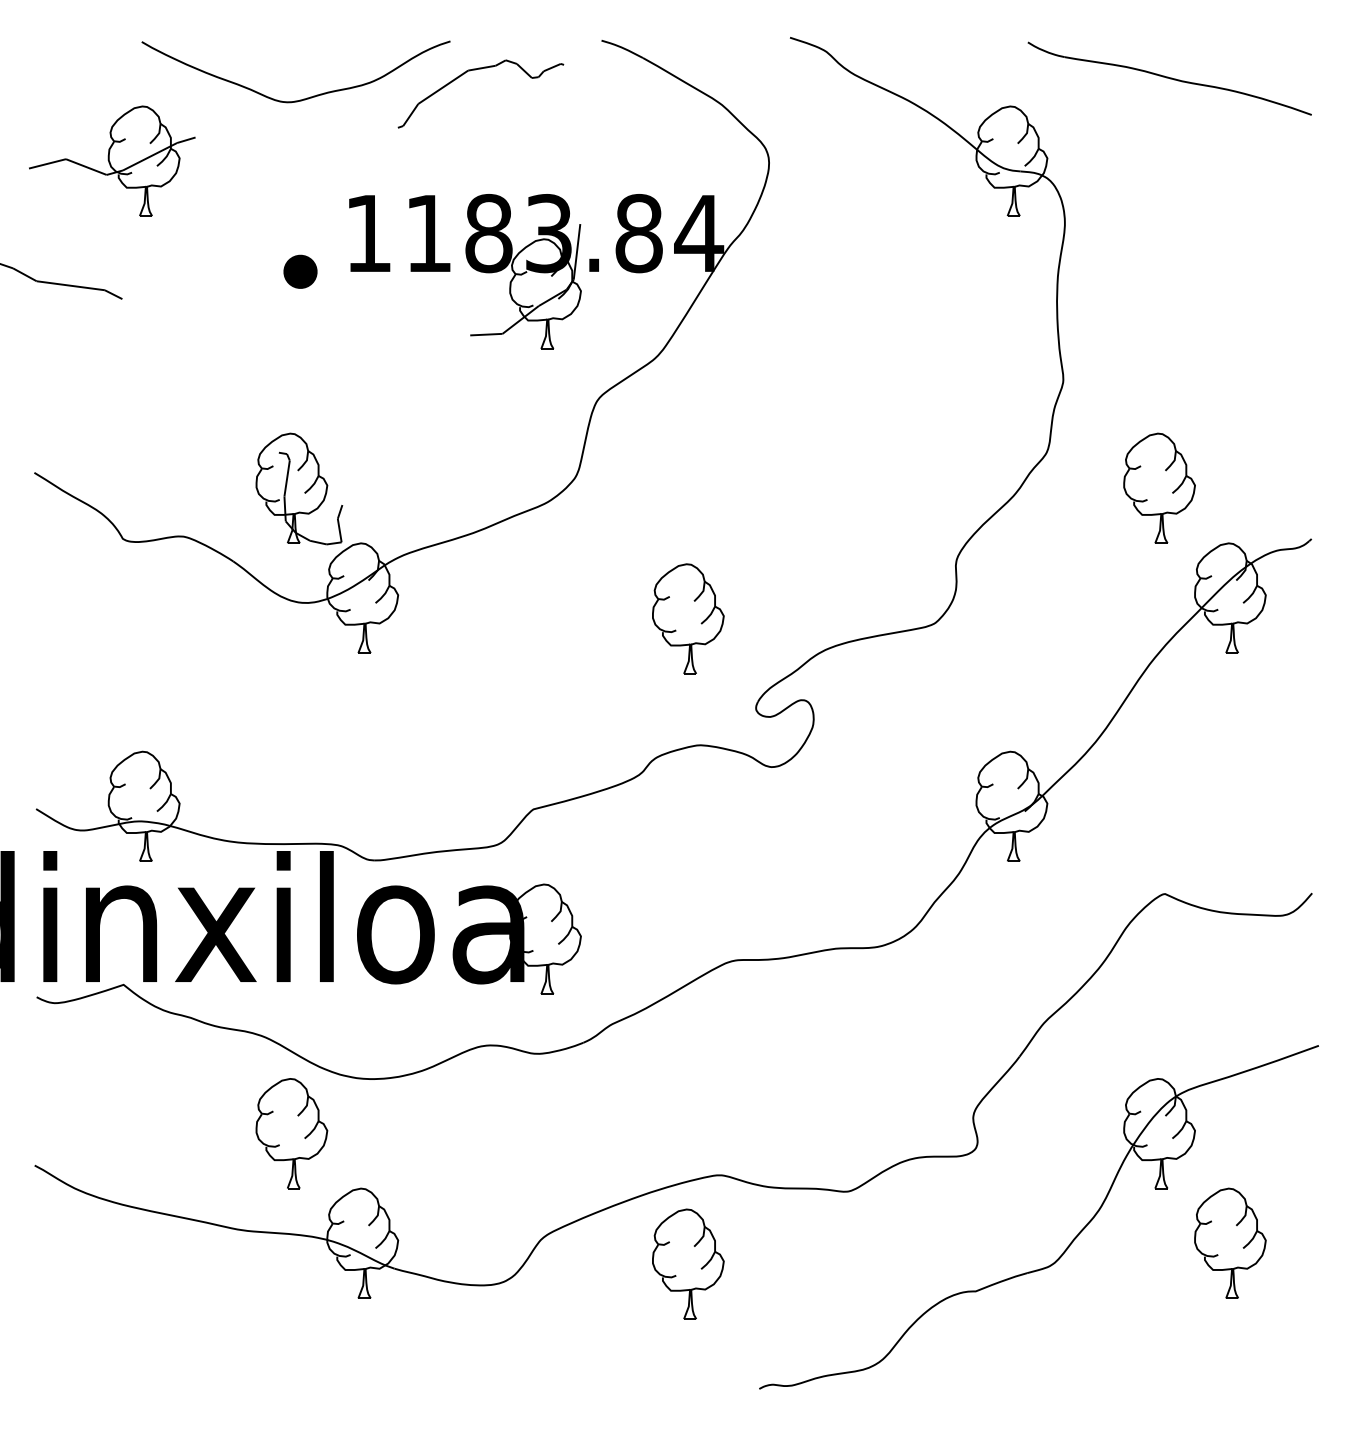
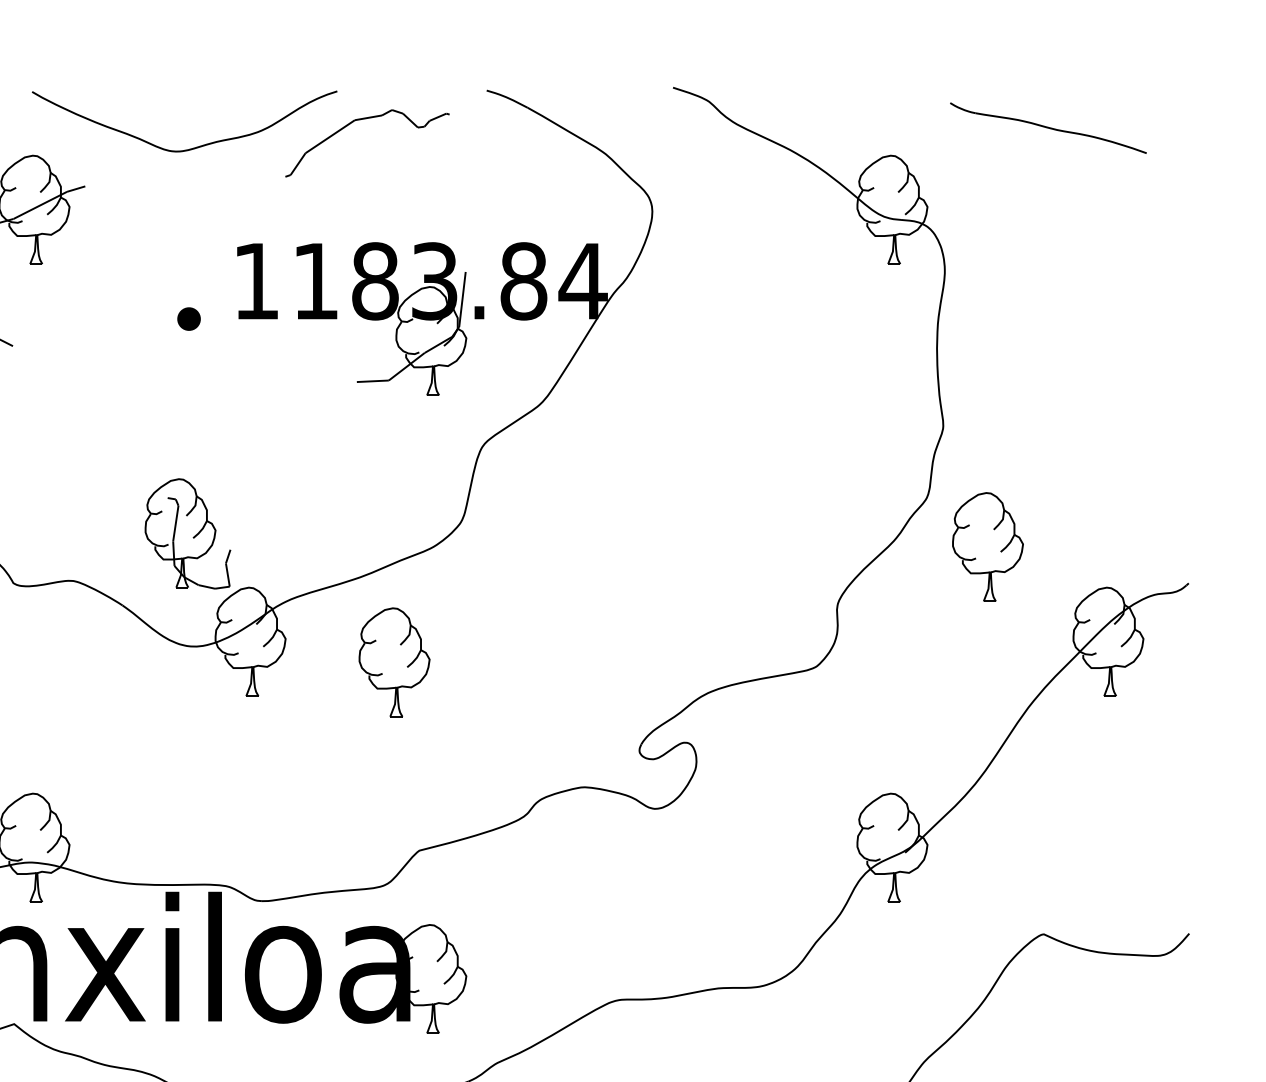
part: (1169, 78) -> (1048, 128), size x0.7
part: (300, 271) -> (189, 318), size x0.7
part: (1159, 487) -> (987, 546), moved
part: (688, 618) -> (394, 661), moved

